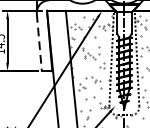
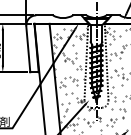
line: (39, 42) -> (28, 49), dashed -> solid

